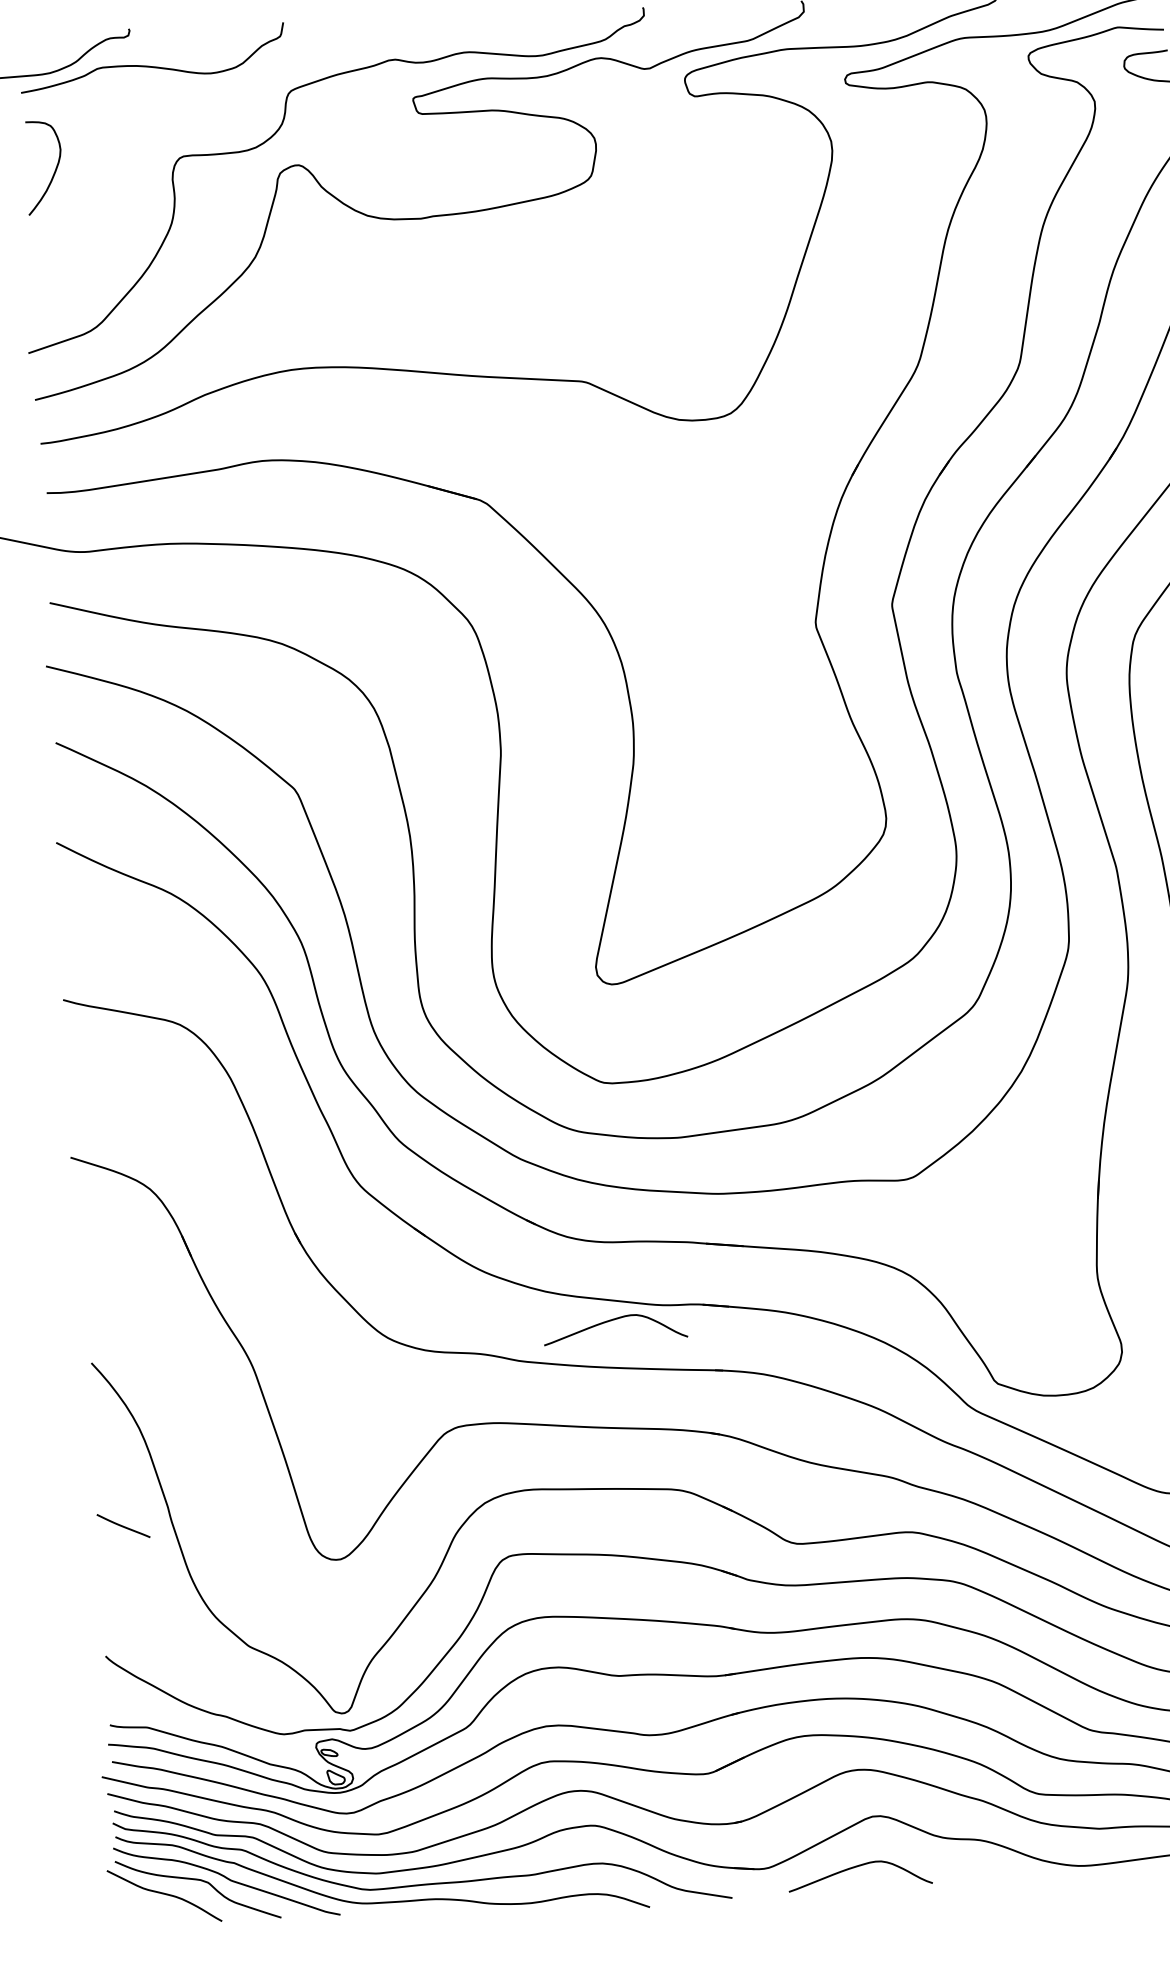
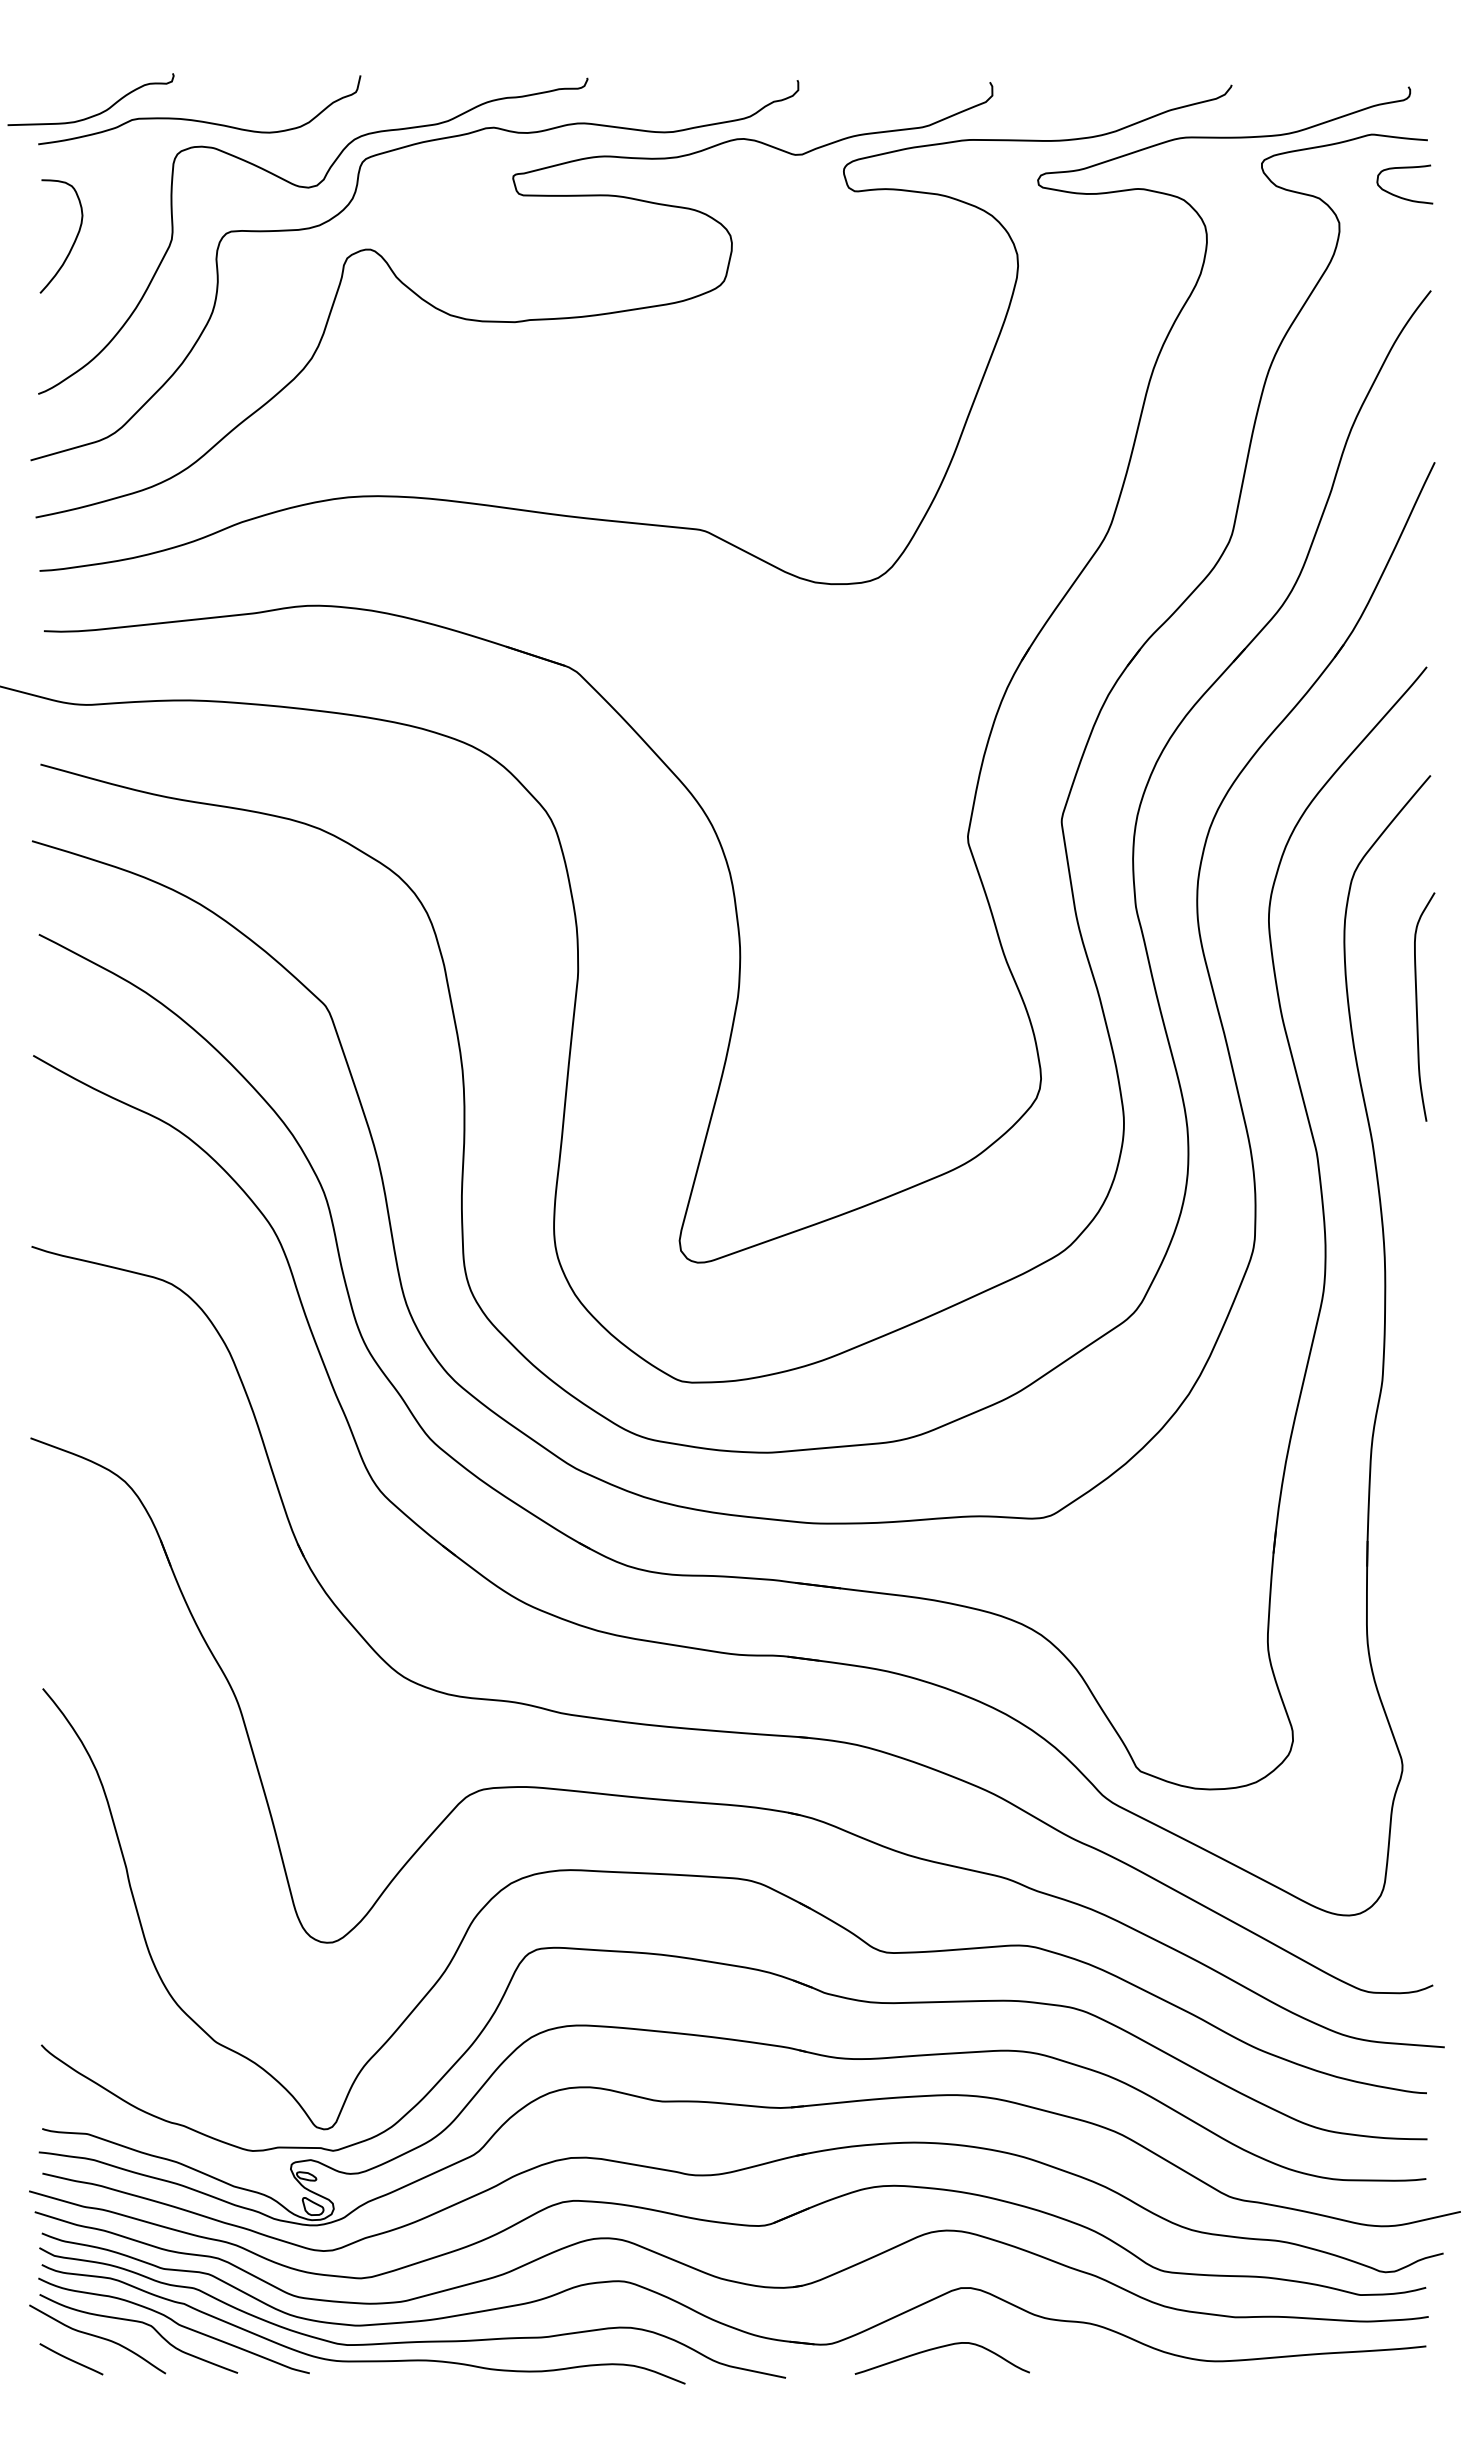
curve: (246, 117) -> (310, 188), added
curve: (612, 1320) -> (677, 1670), removed
line: (123, 1526) -> (71, 2359), moved

